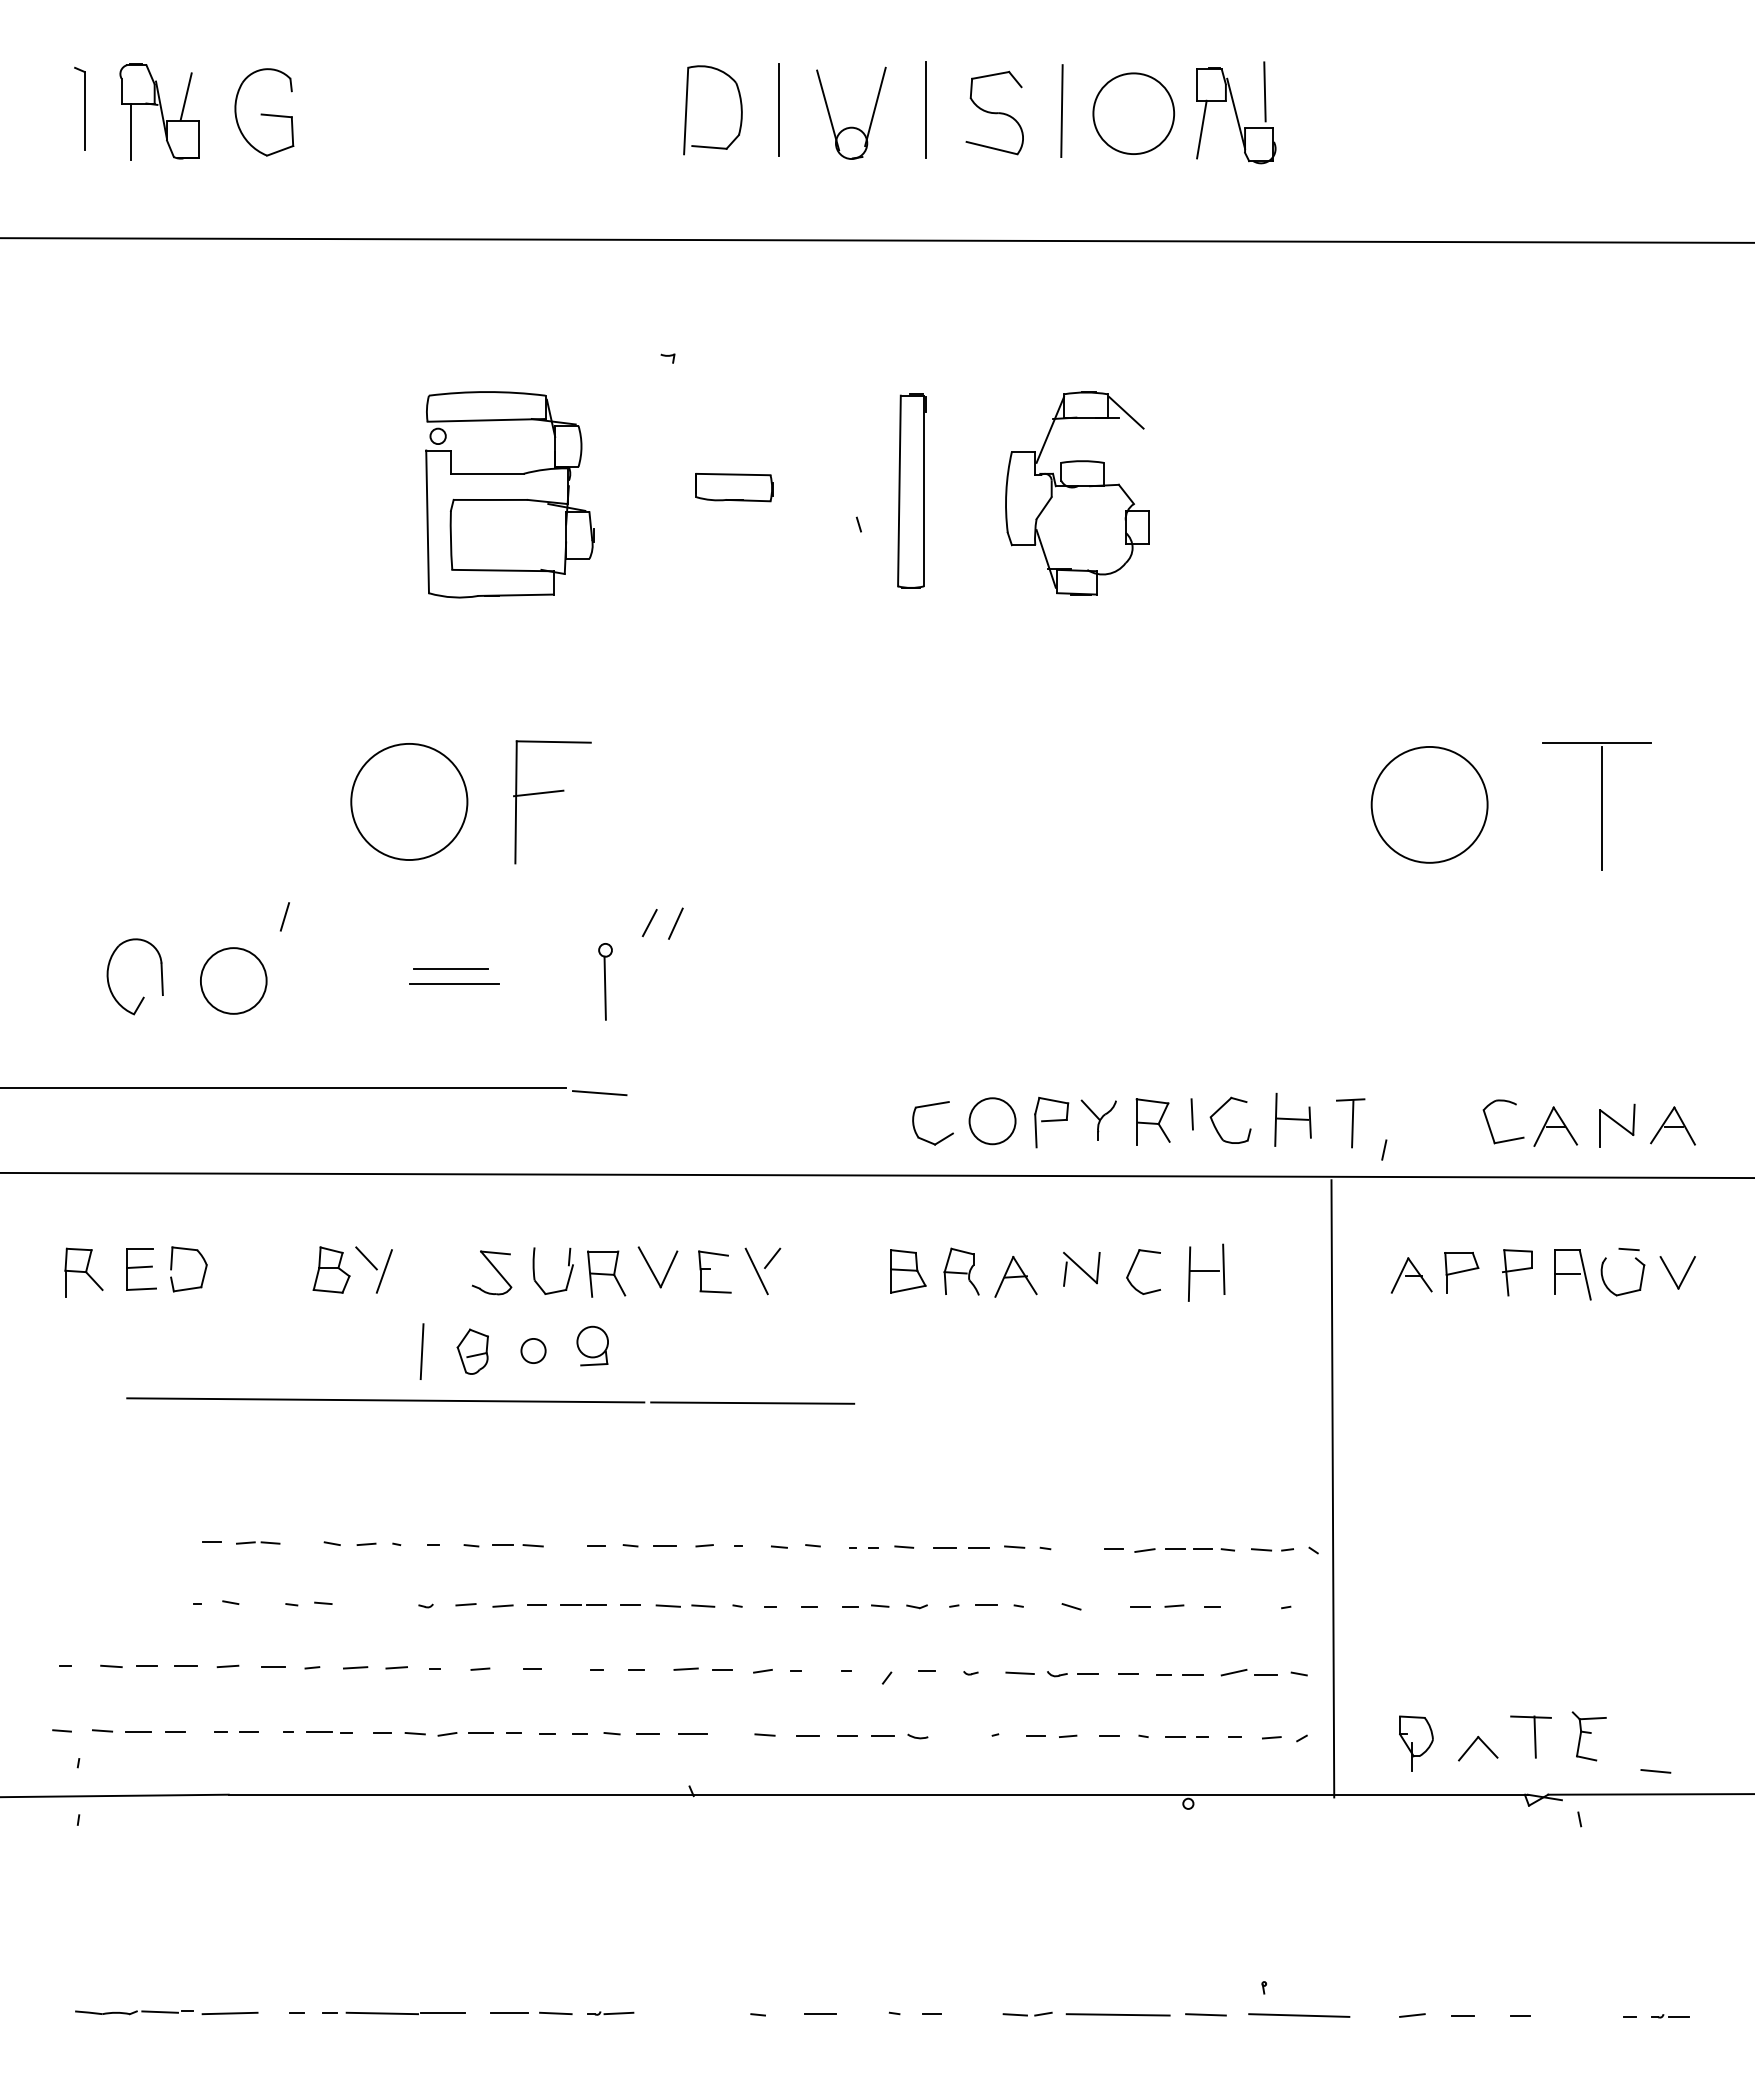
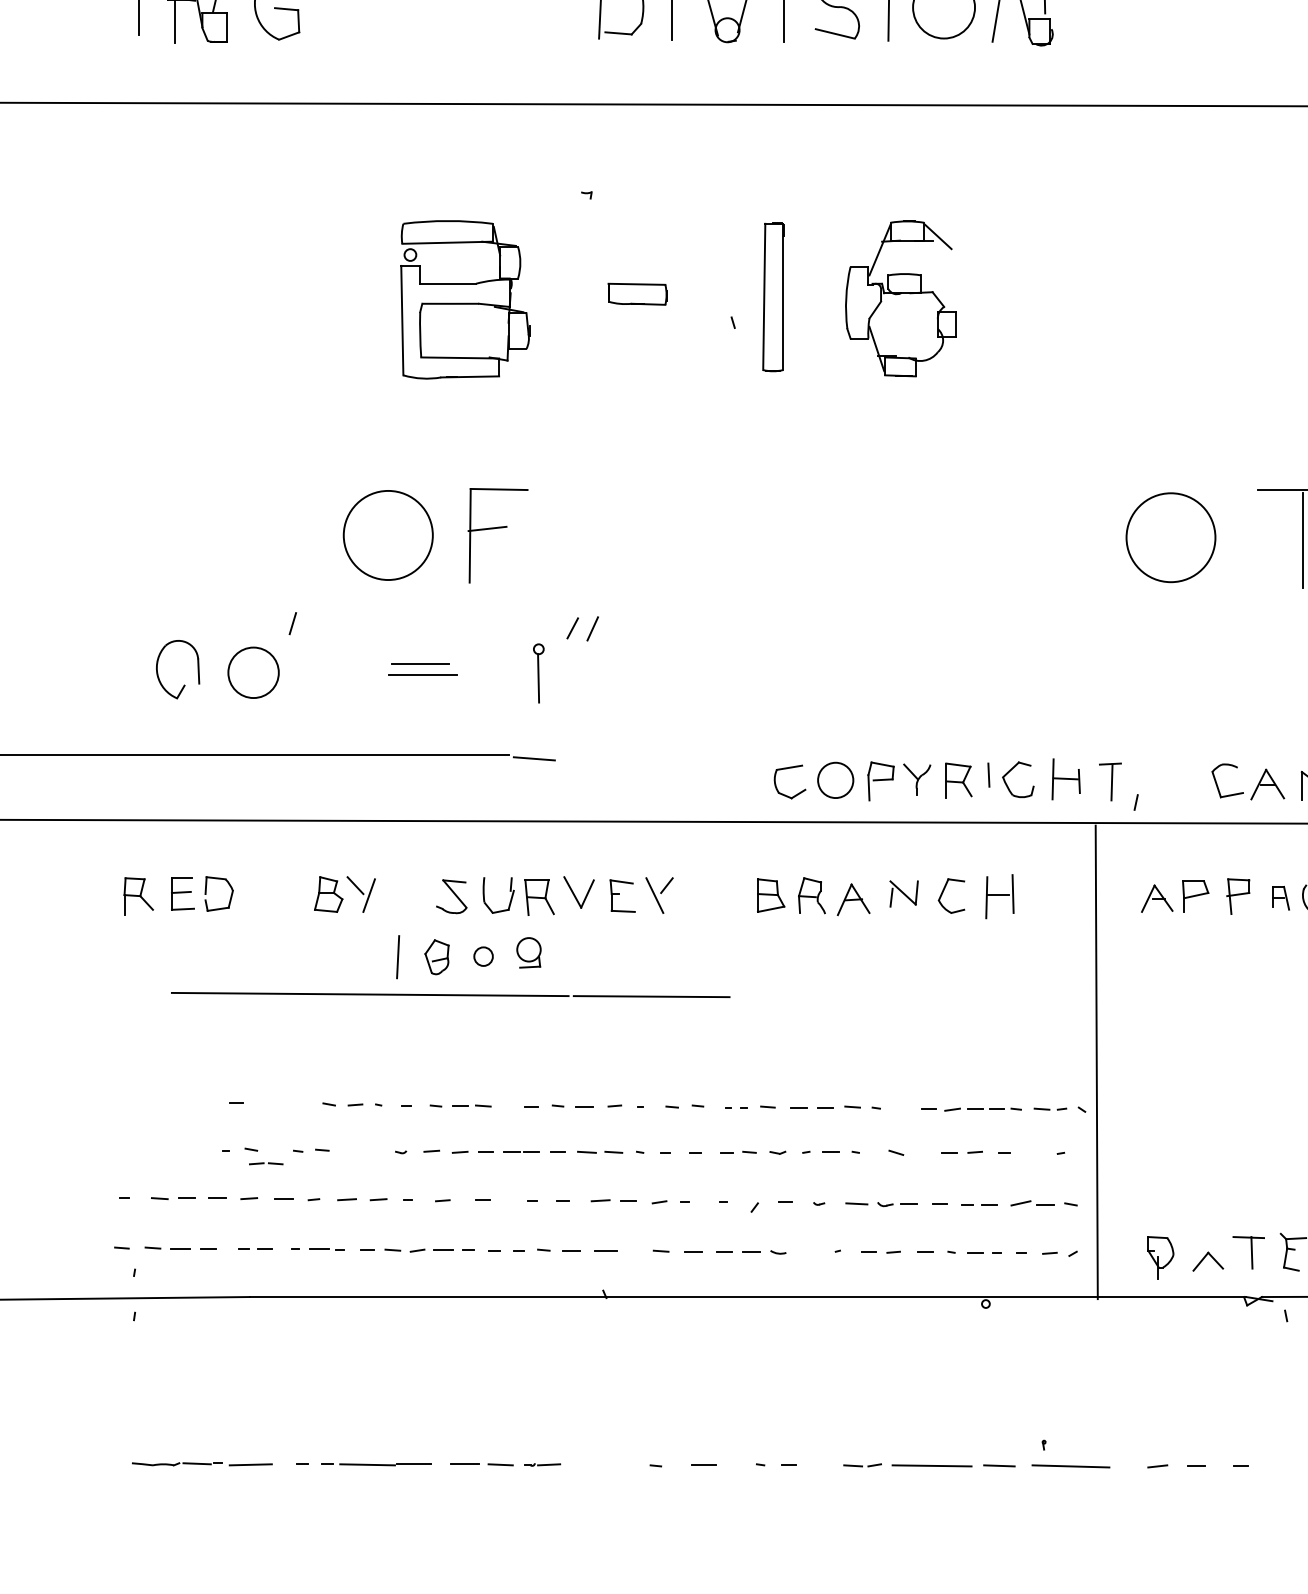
part: (1572, 1274) -> (1280, 897), size x0.6
line: (260, 1542) -> (268, 1163), moved

